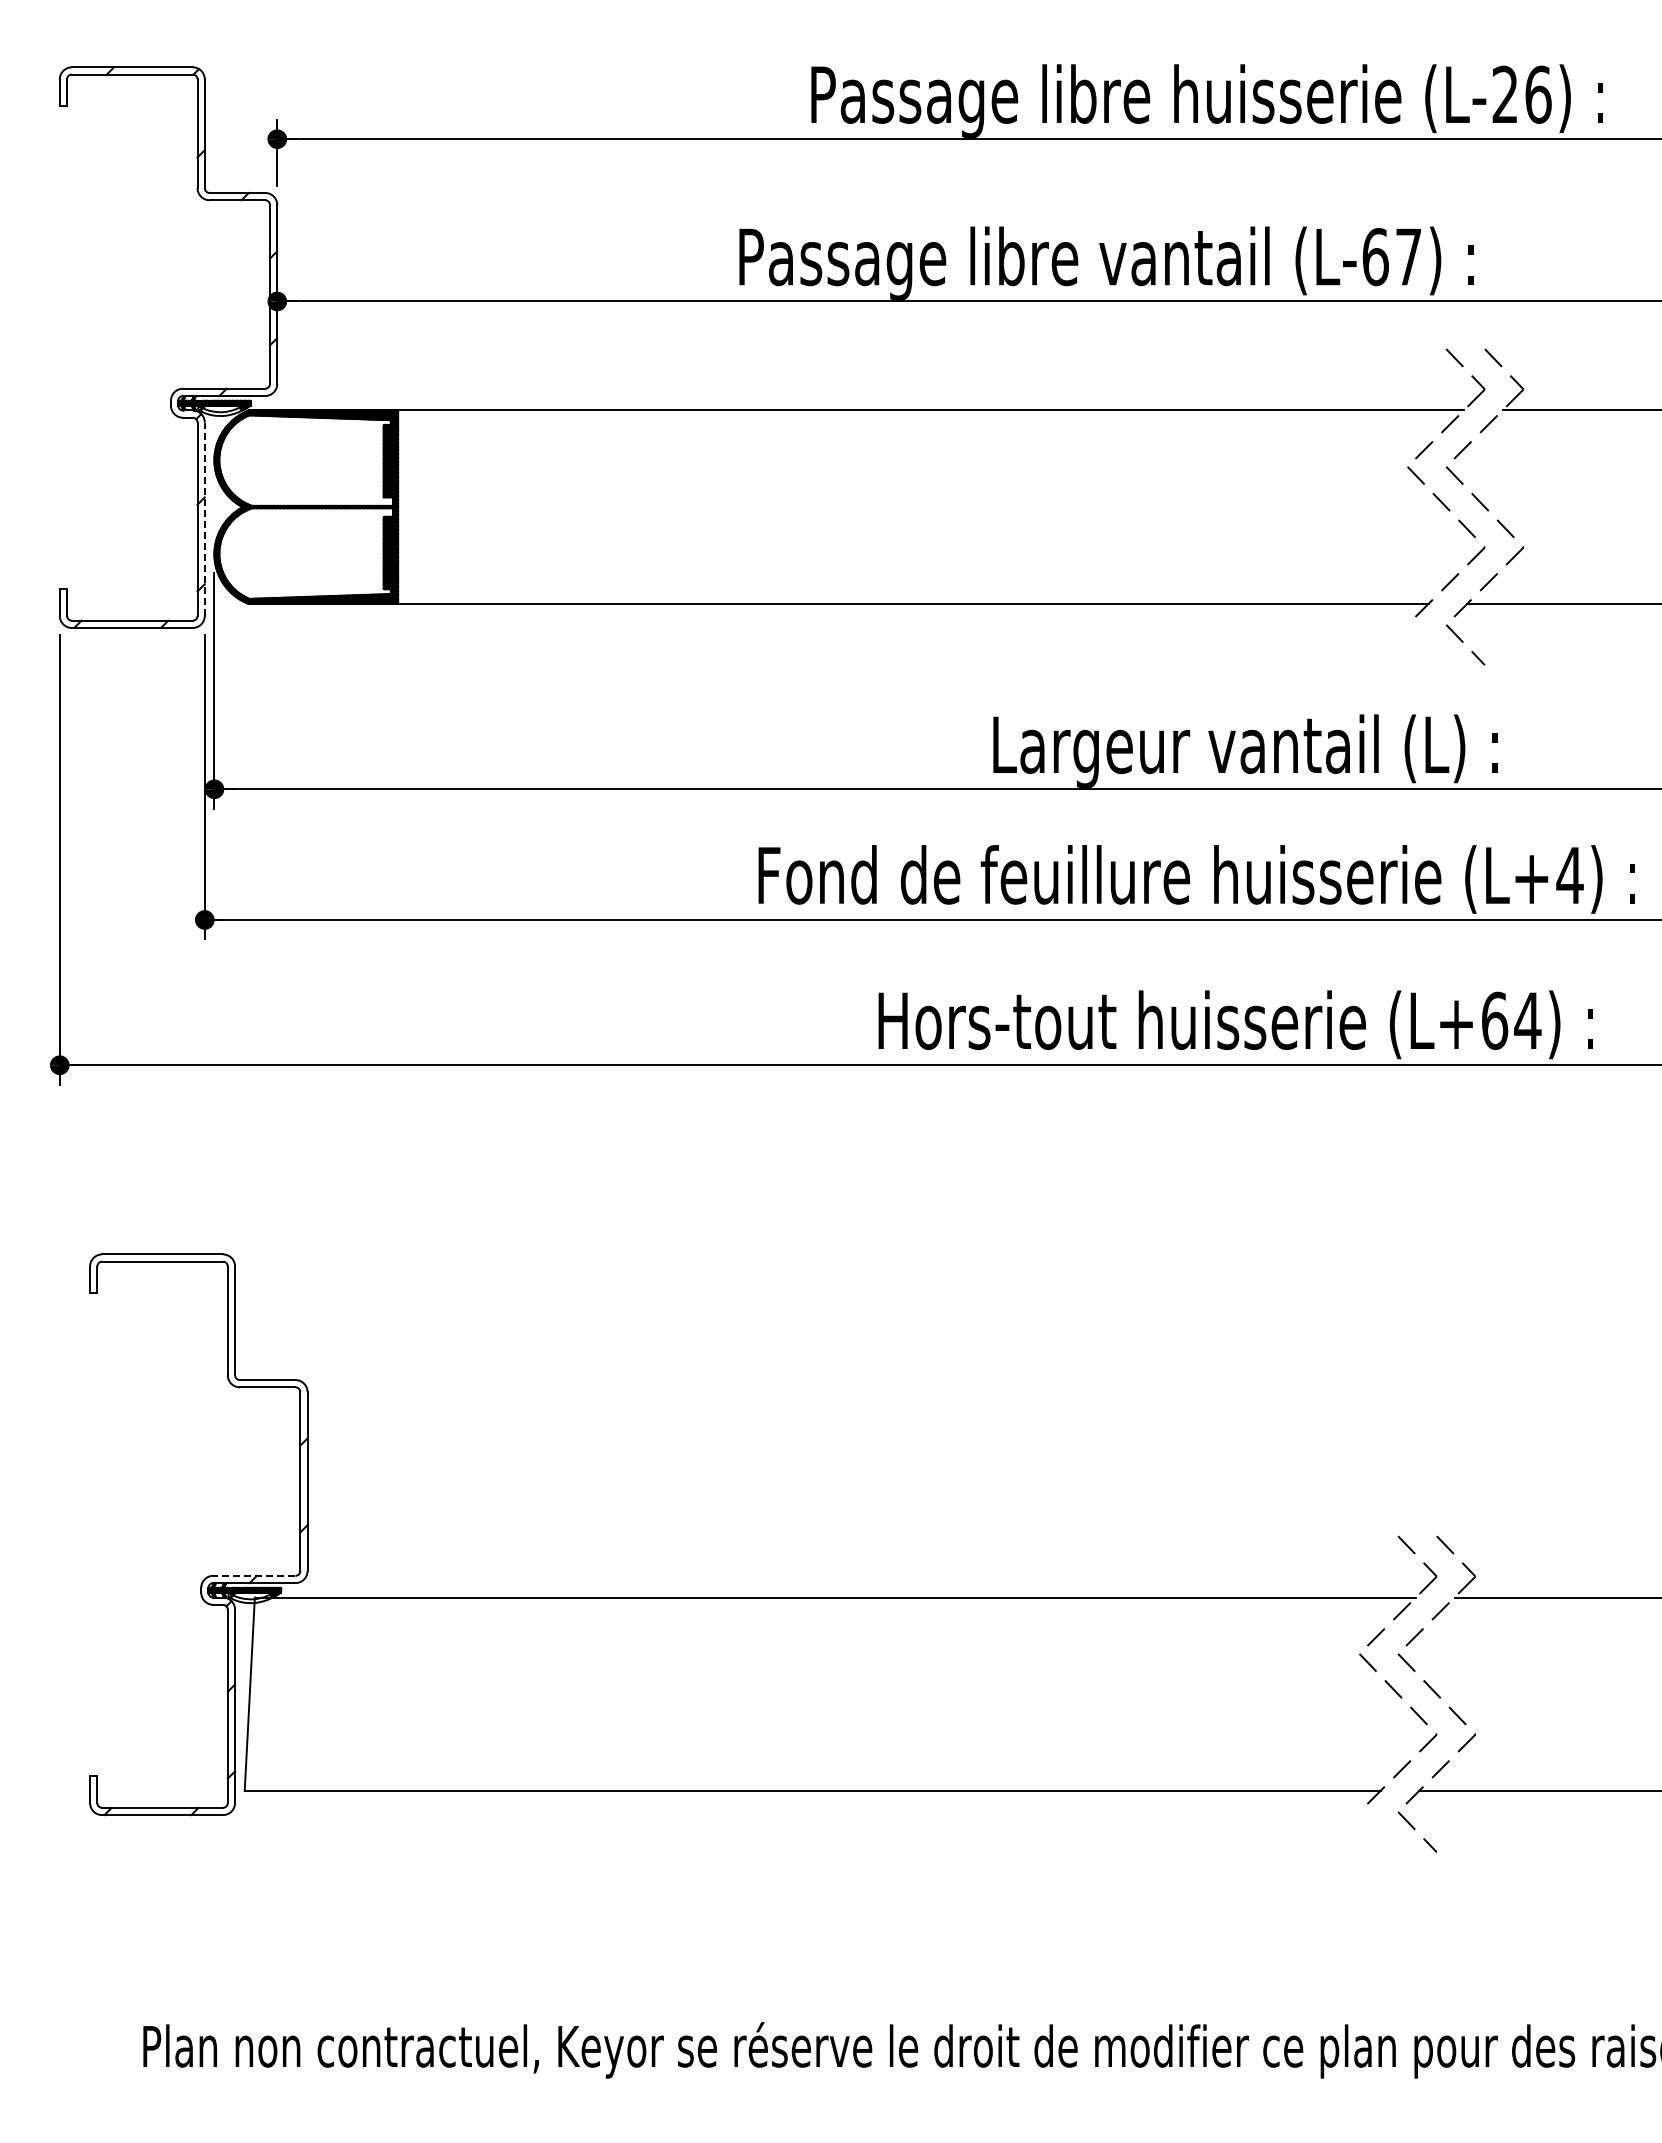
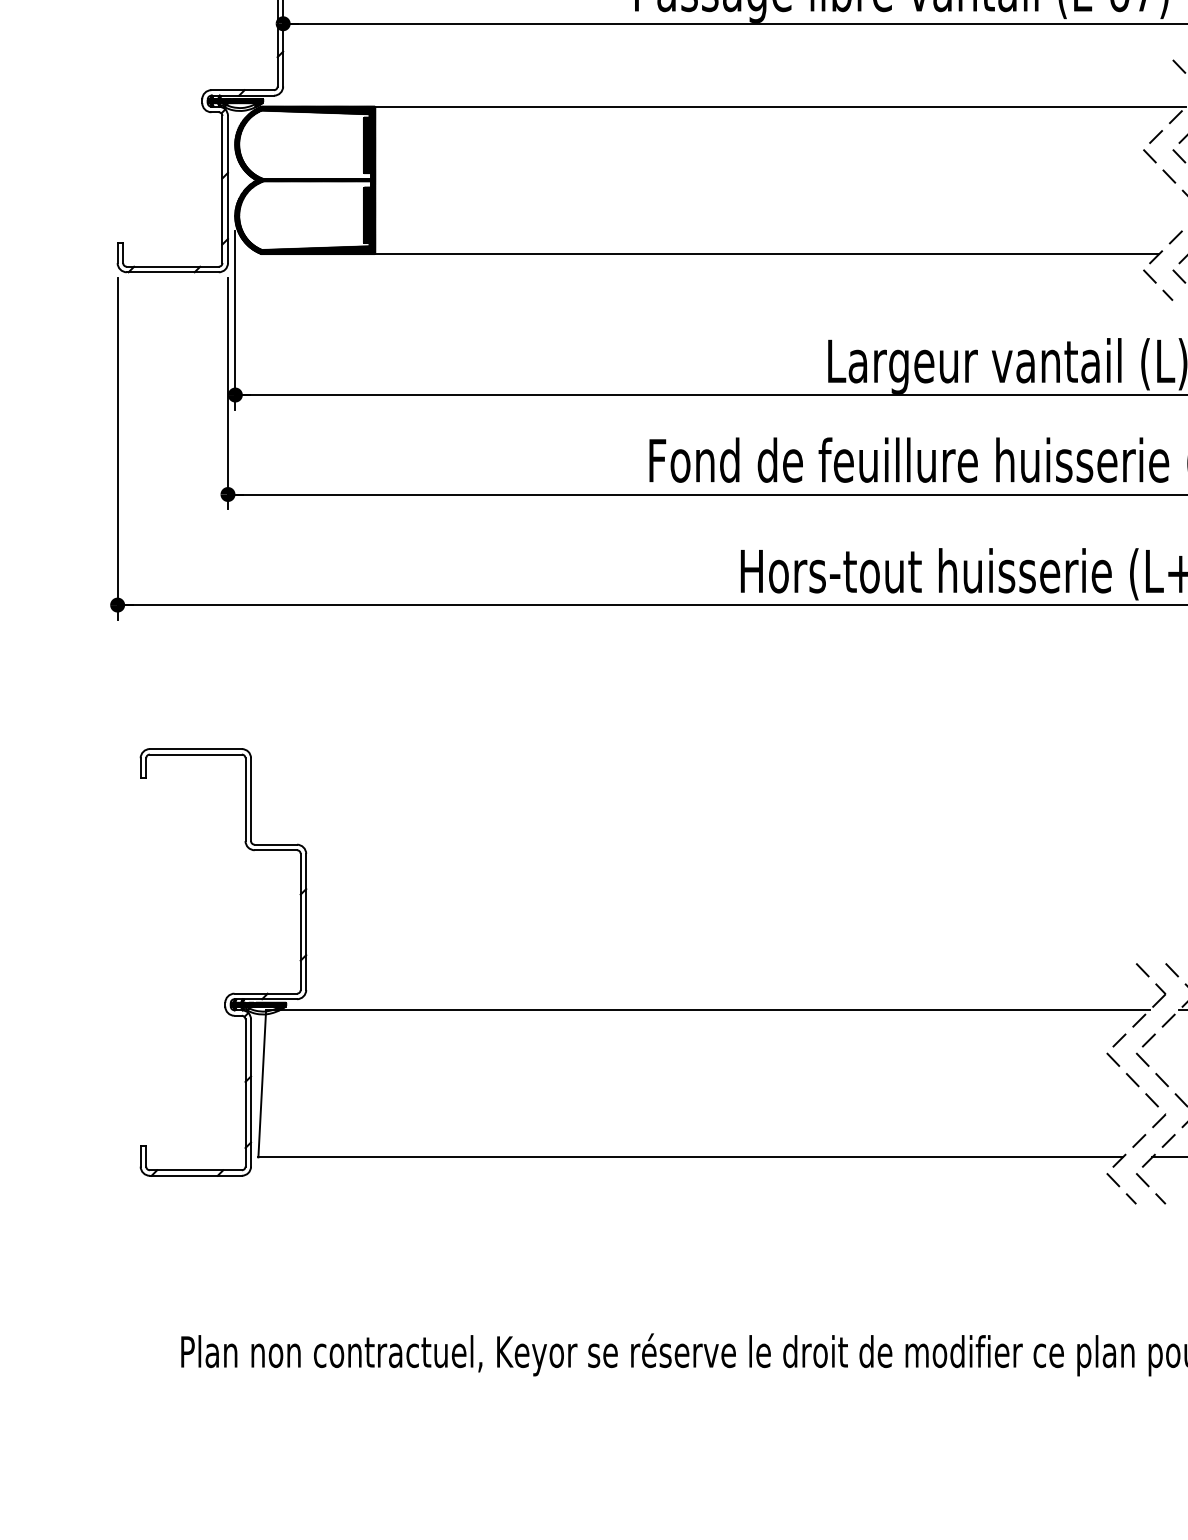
line: (204, 519) -> (227, 189), dashed -> solid
line: (1424, 642) -> (1156, 283), added
line: (253, 1575) -> (265, 993), dashed -> solid
line: (1376, 1829) -> (1119, 1186), added

